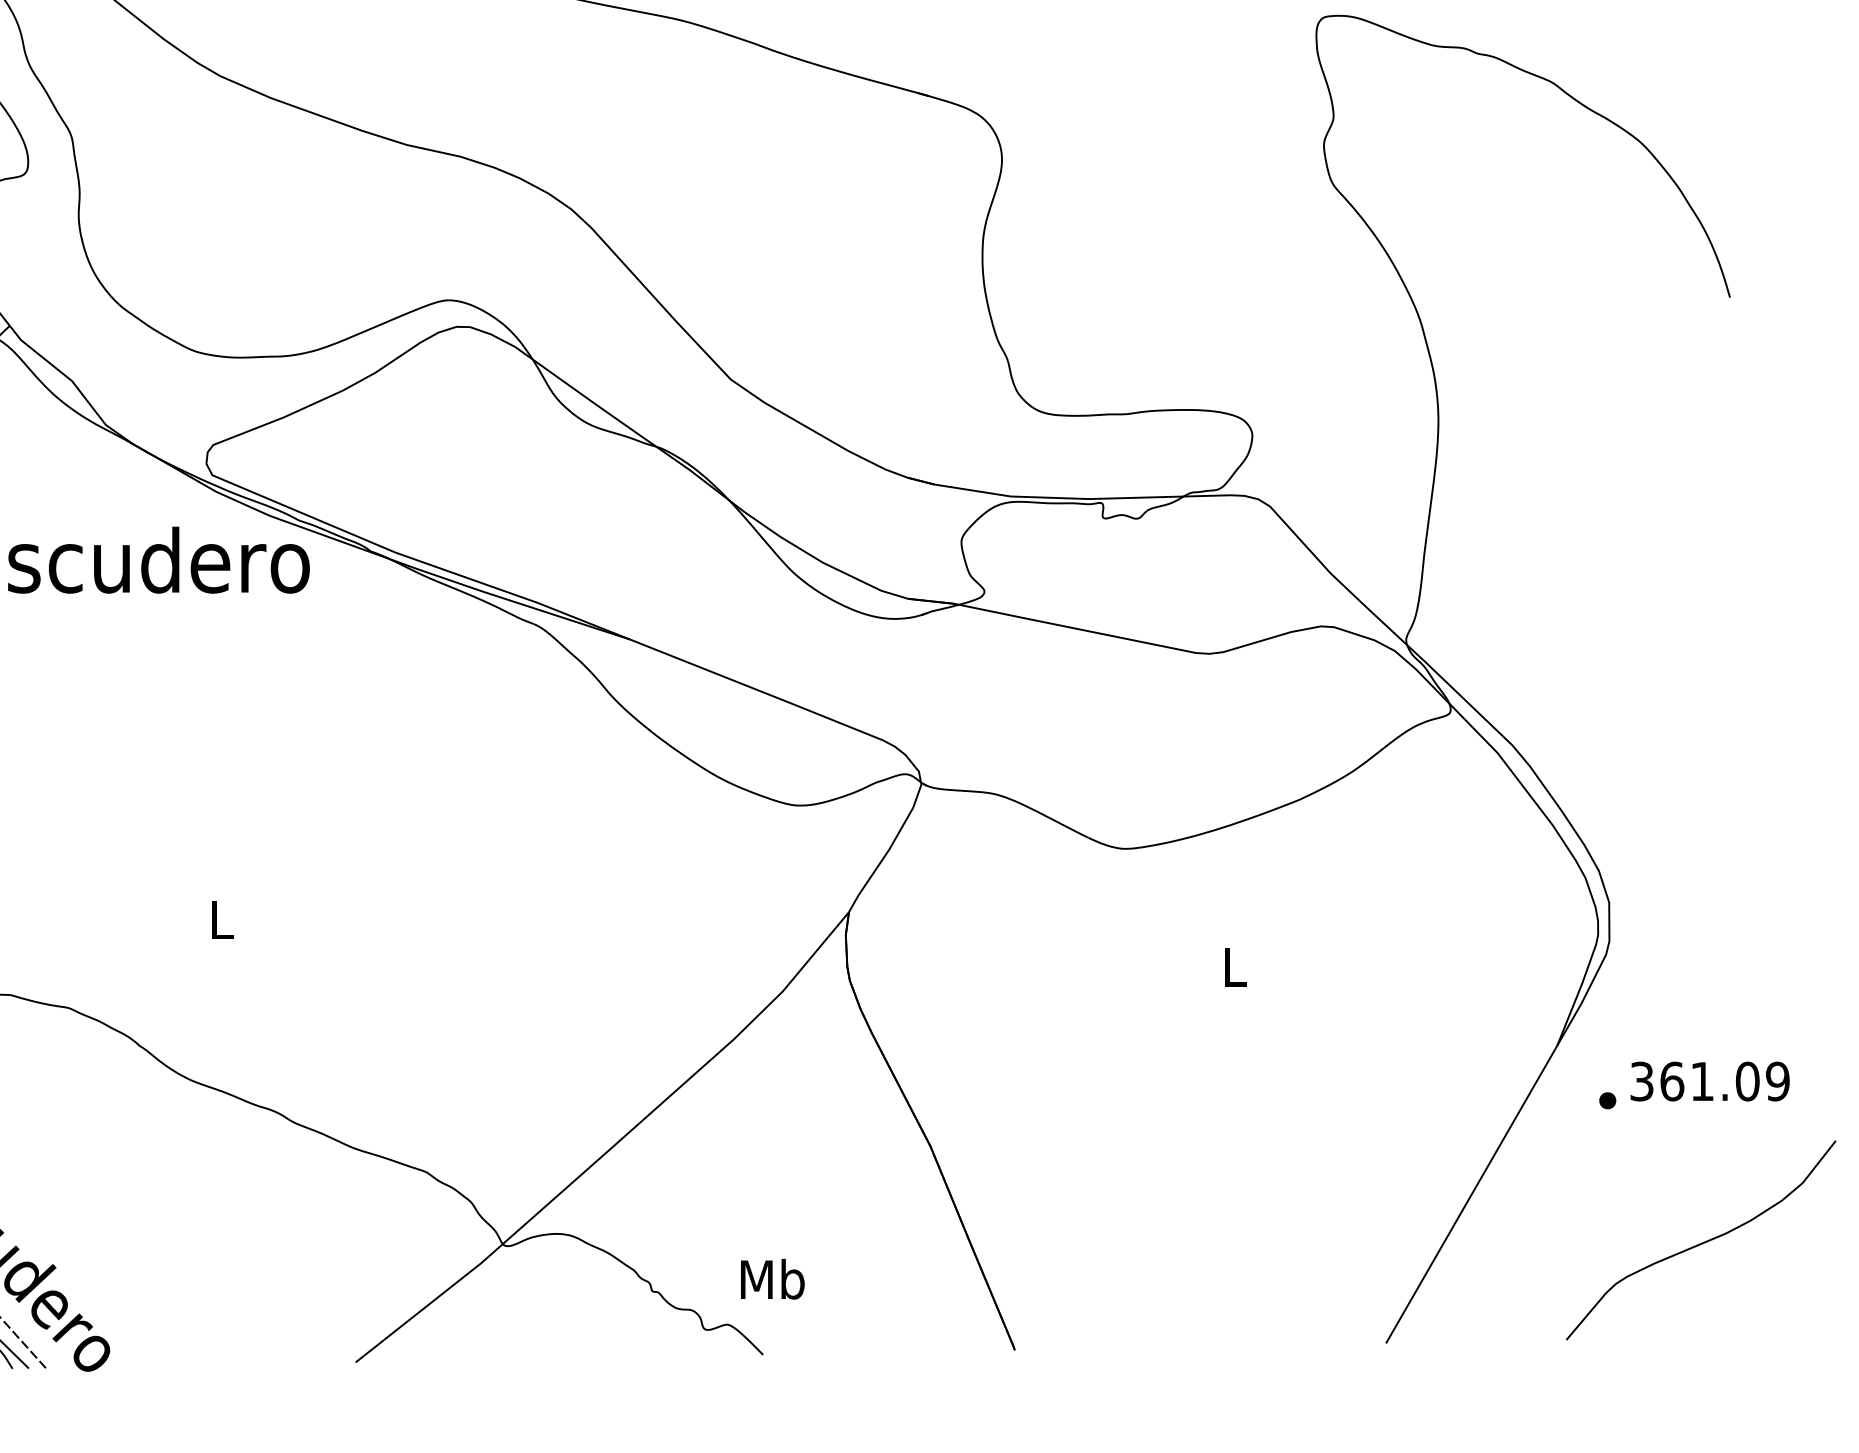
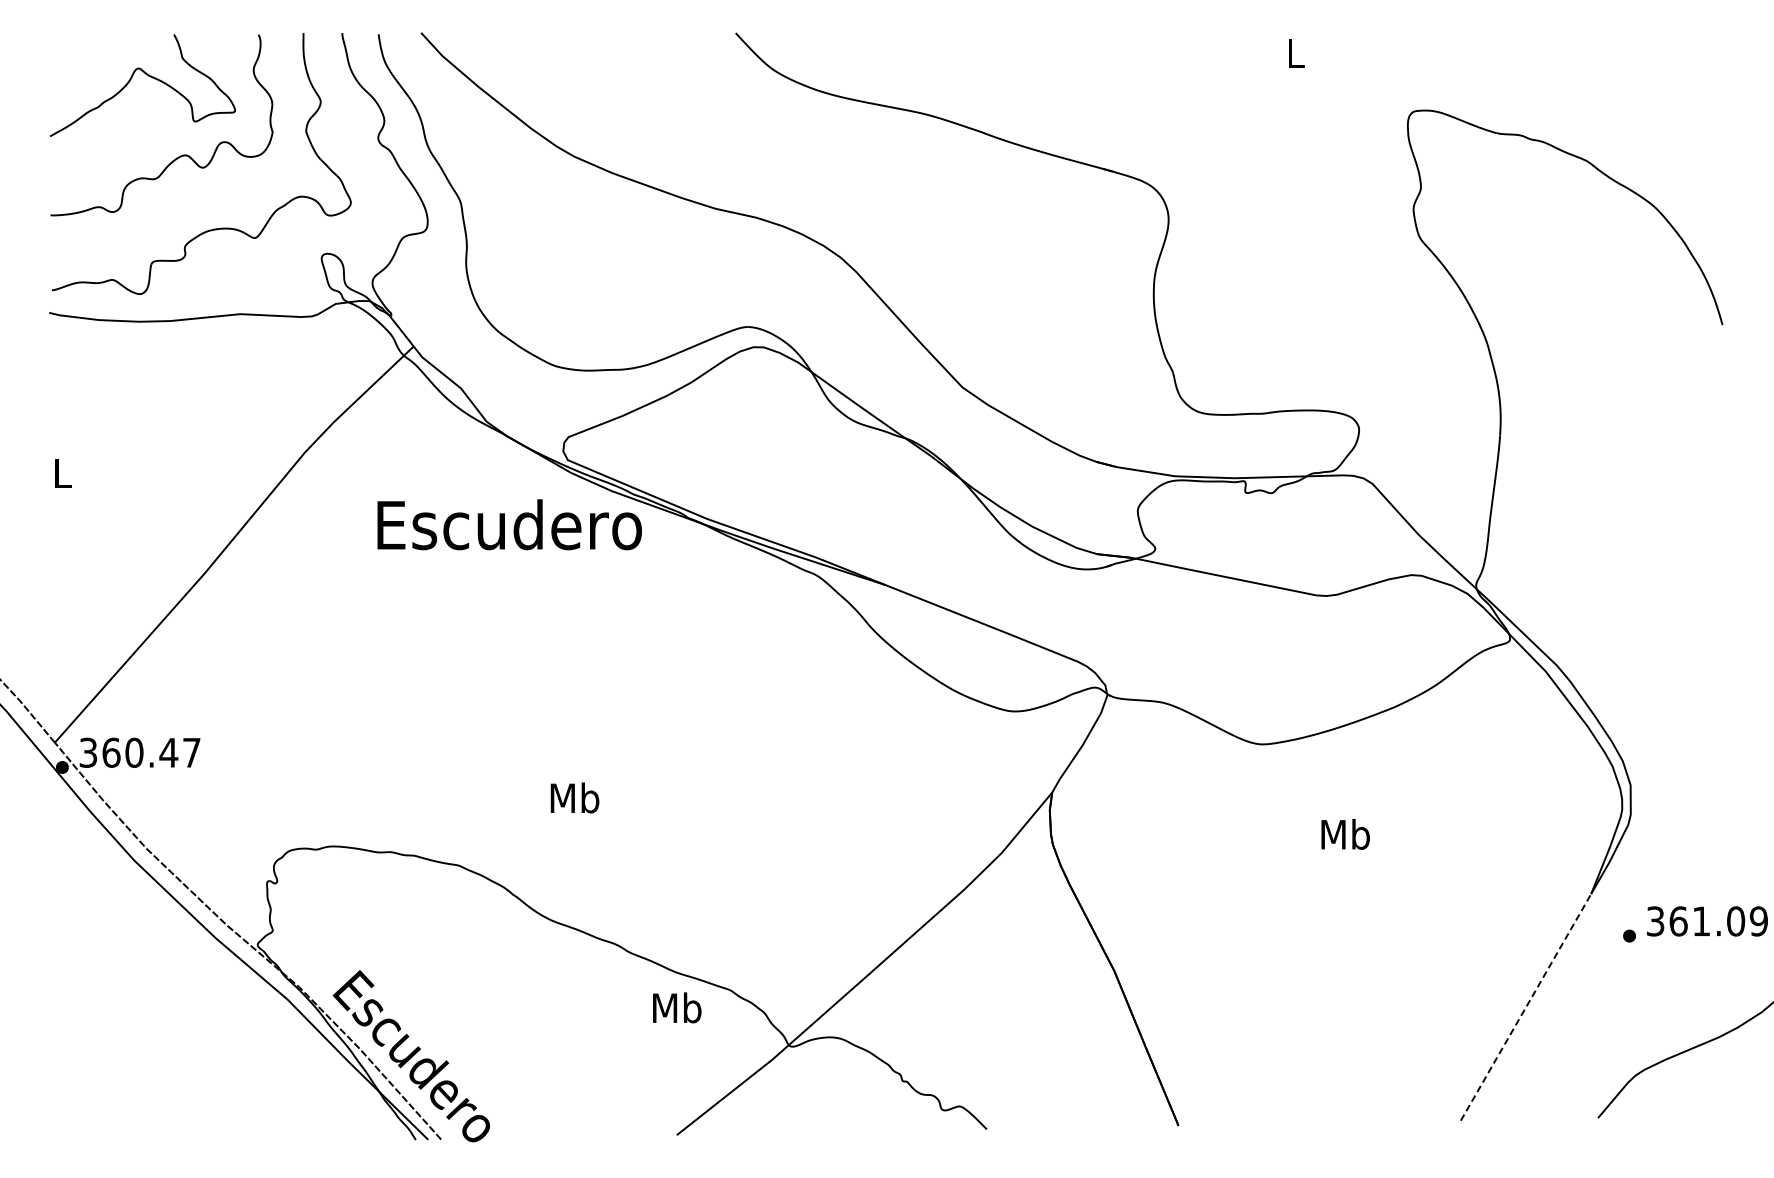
text: (221, 918) -> (574, 797), L -> Mb
text: (1234, 965) -> (1345, 833), L -> Mb
line: (1472, 1194) -> (1526, 1007), solid -> dashed
text: (773, 1278) -> (677, 1007), moved

